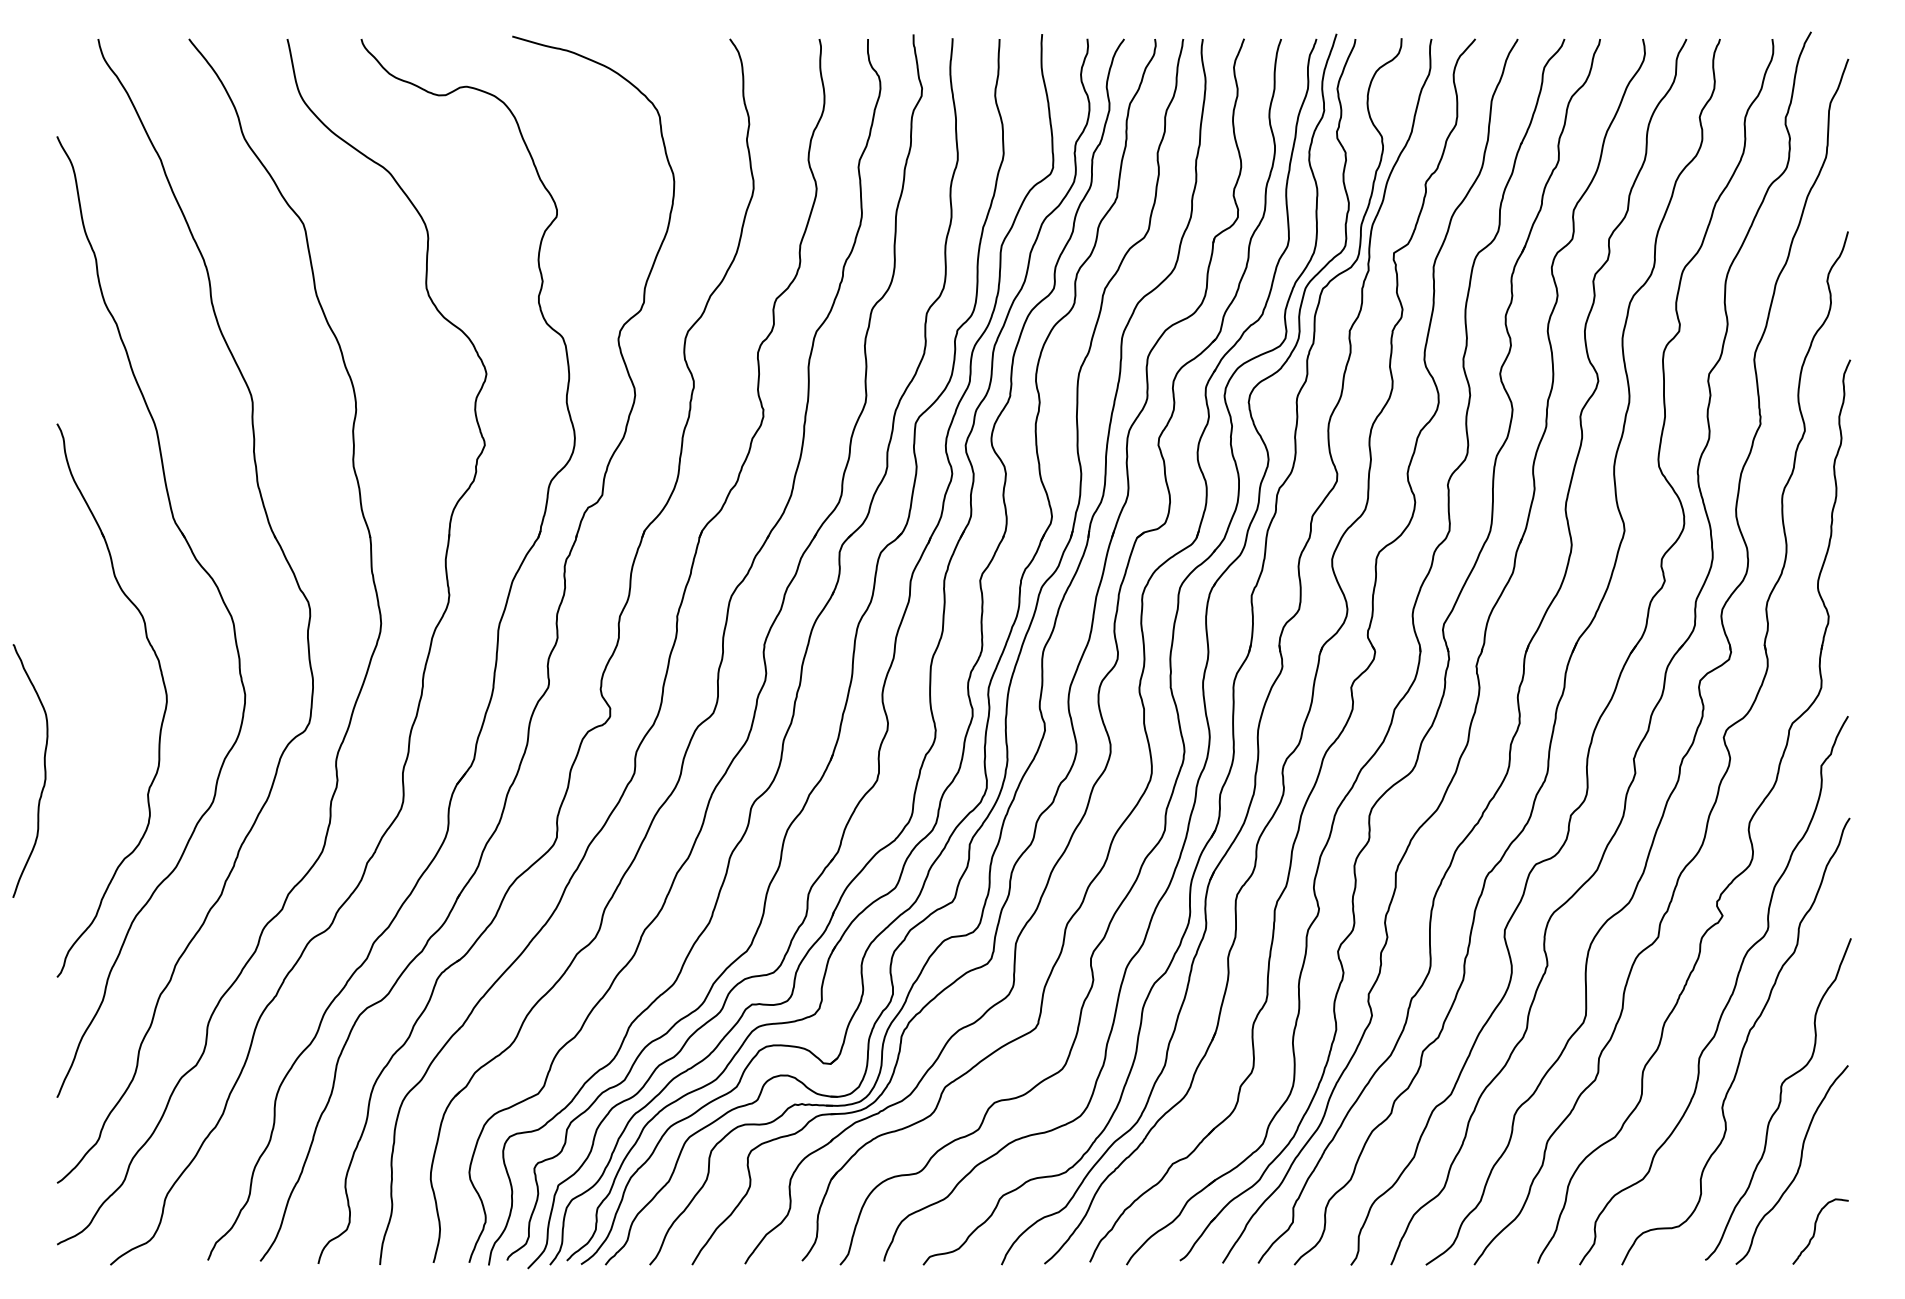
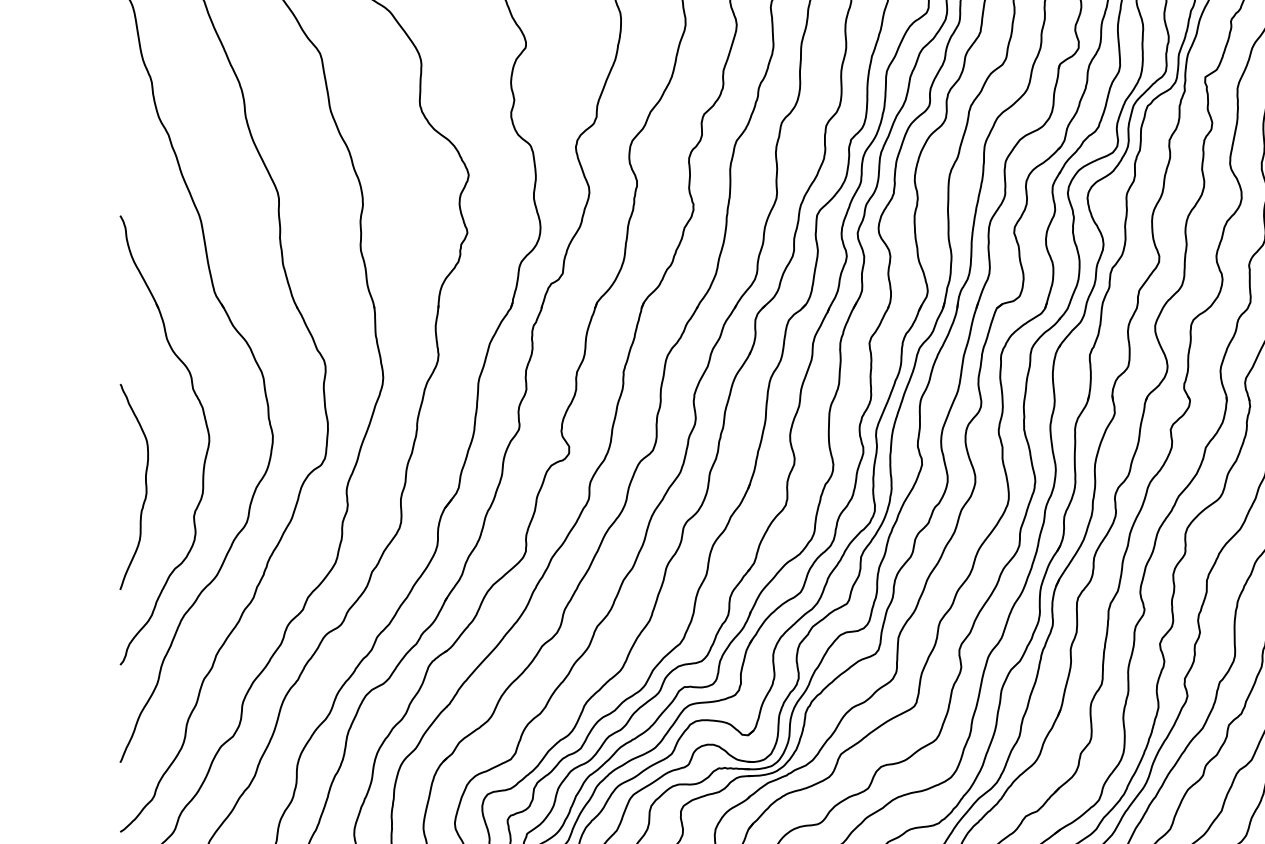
curve: (44, 770) -> (145, 486), moved

